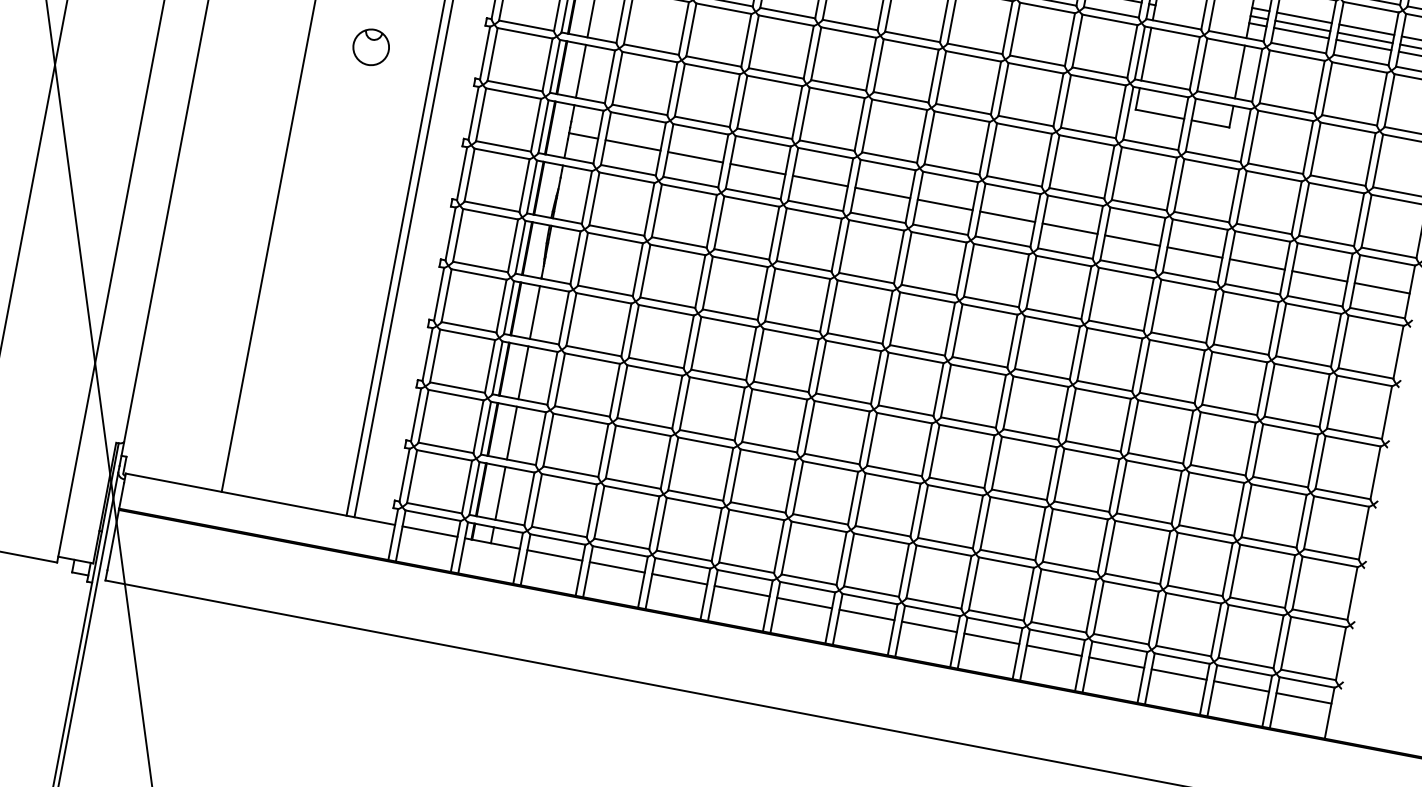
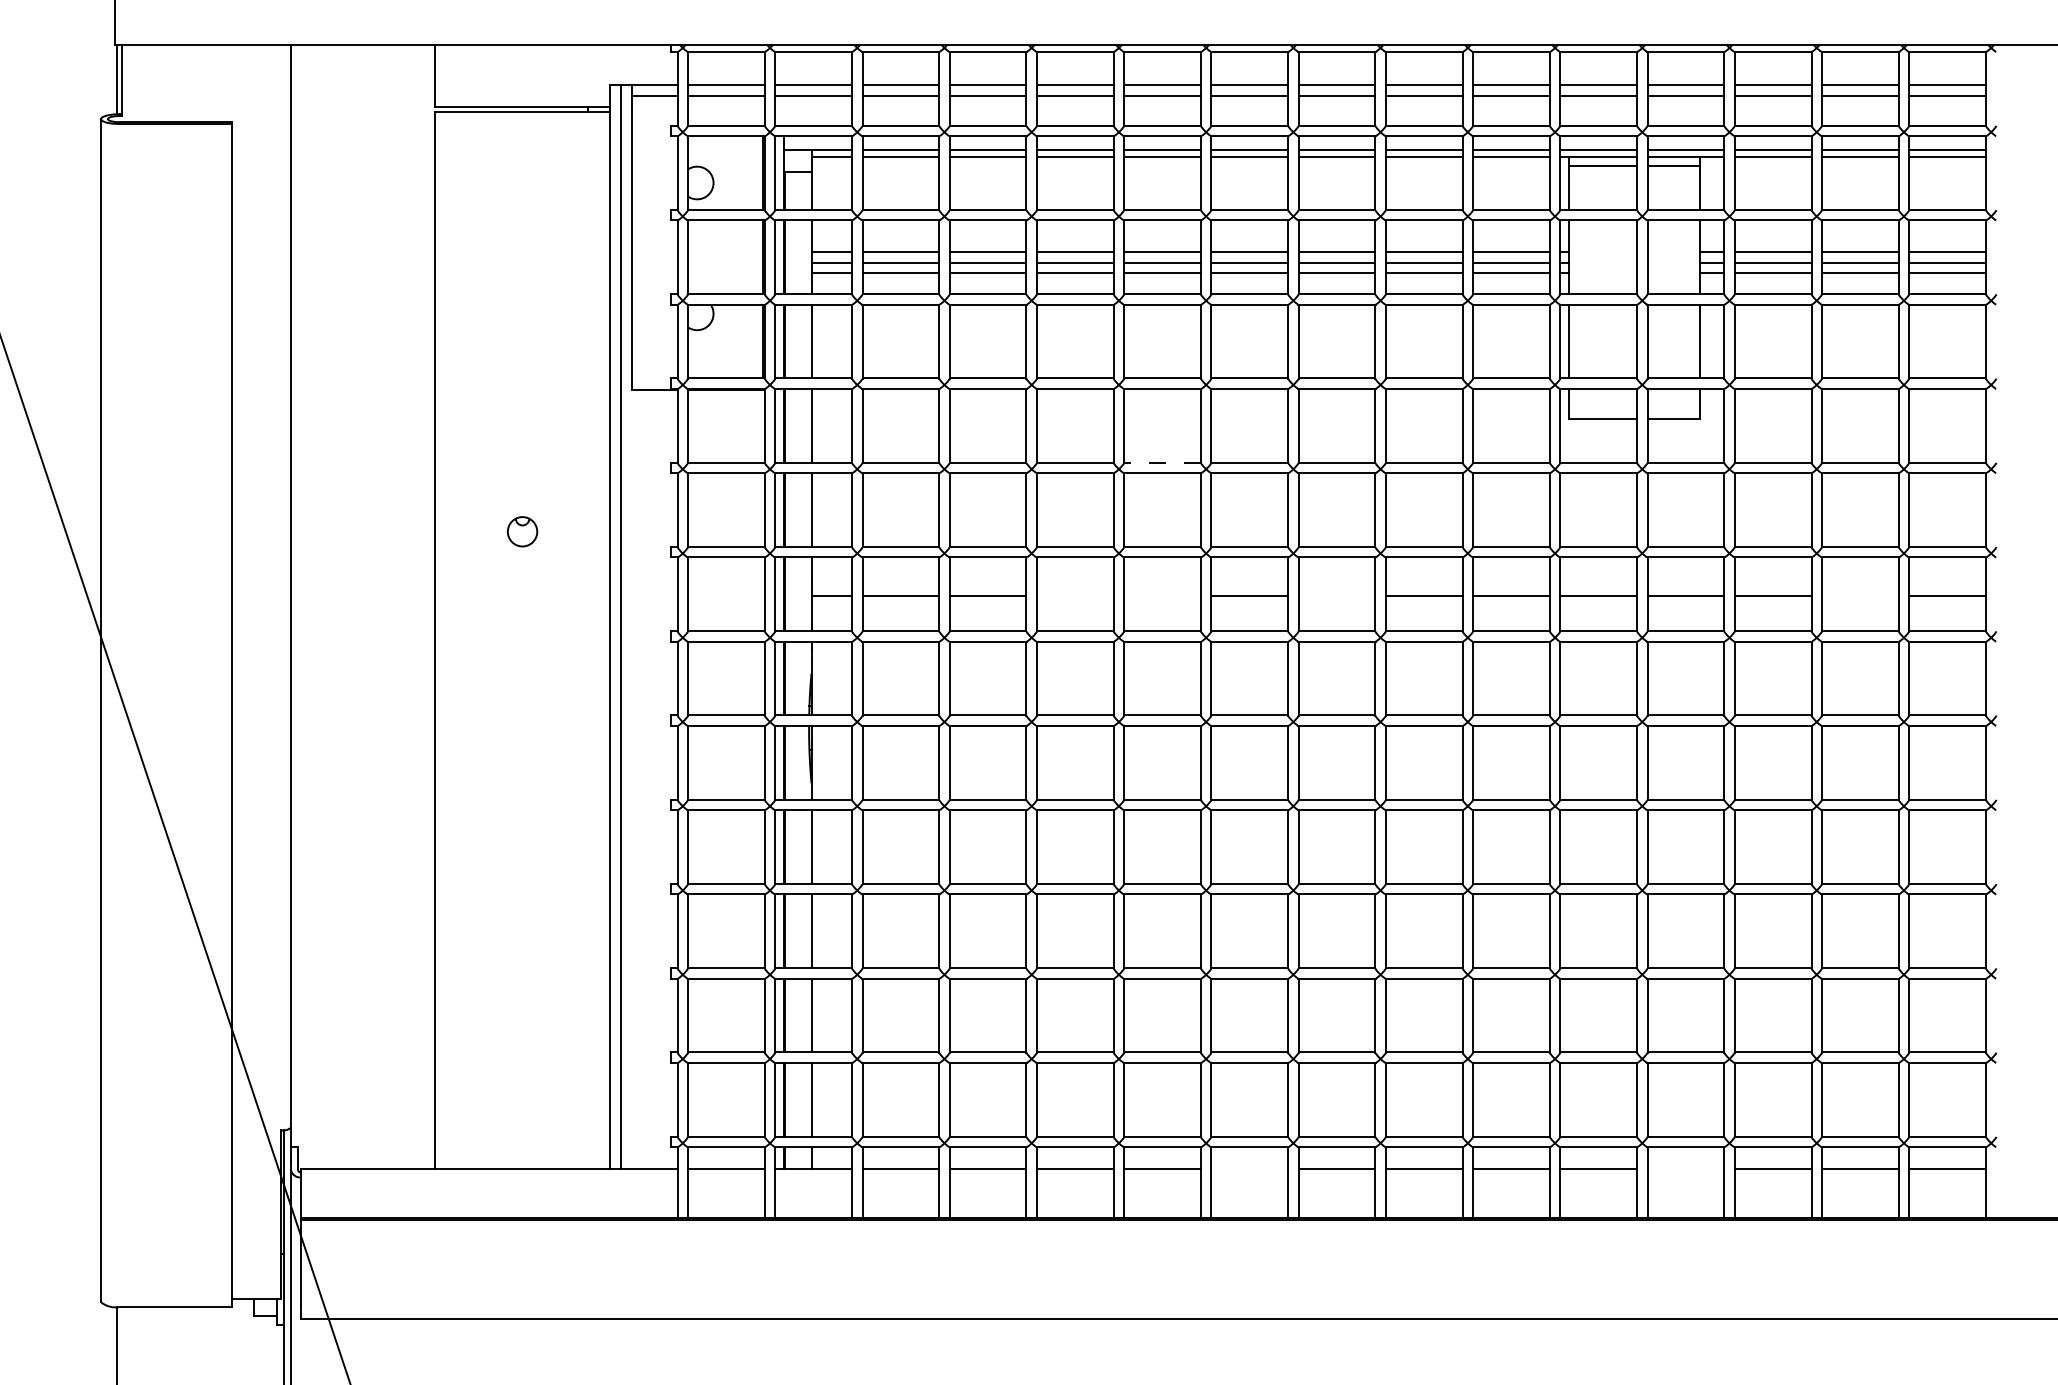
part: (371, 47) -> (522, 531), size x0.6
line: (838, 85) -> (1162, 462), solid -> dashed
line: (757, 169) -> (1074, 596), removed
line: (820, 181) -> (1162, 596), removed
line: (944, 204) -> (1336, 596), removed
line: (1319, 276) -> (1859, 596), removed
line: (804, 603) -> (1249, 1169), removed
line: (1116, 662) -> (1685, 1169), removed

